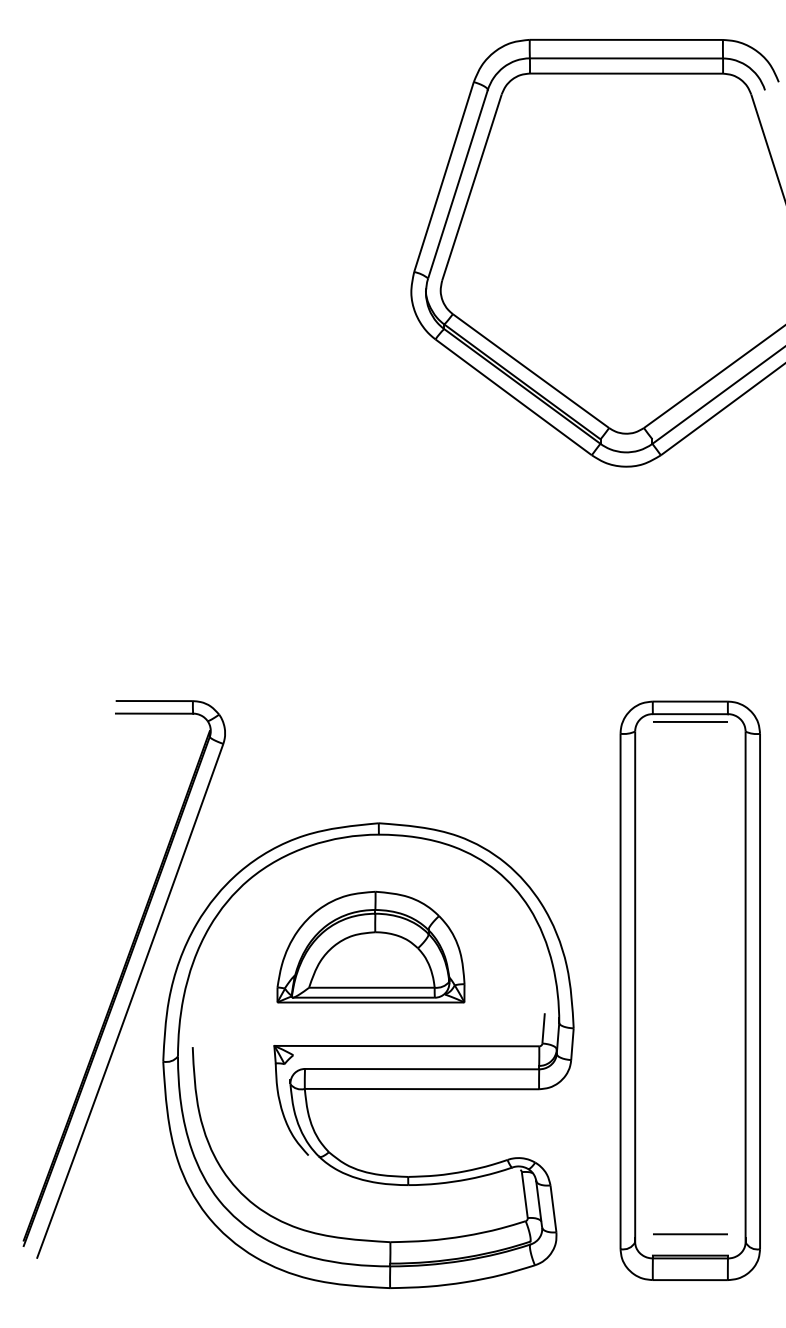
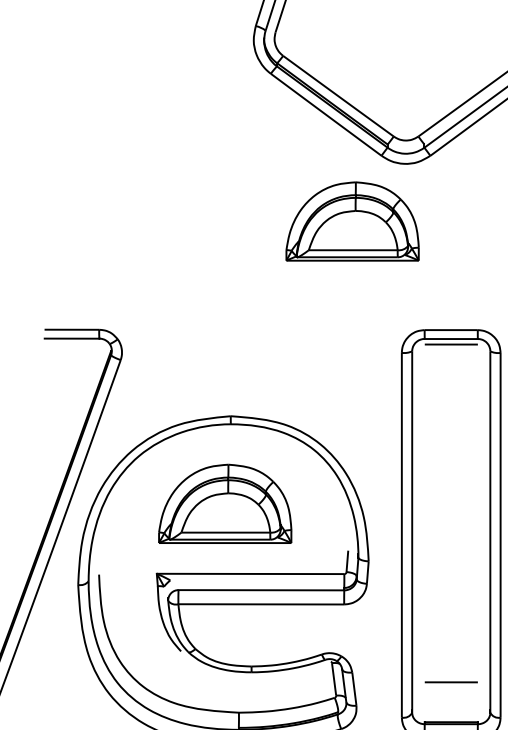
part: (550, 547) -> (352, 221), added
line: (690, 1234) -> (451, 682), moved

